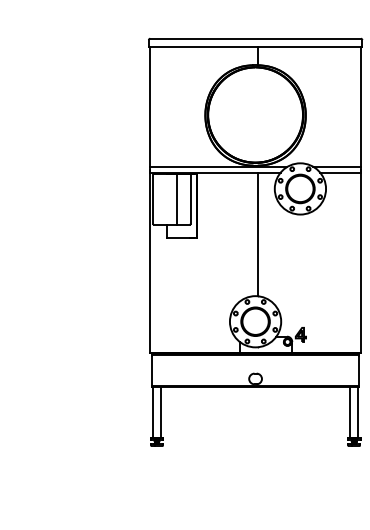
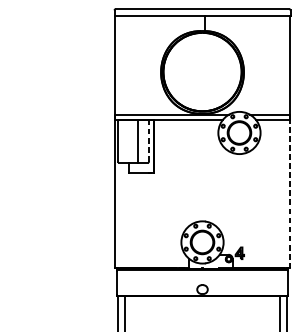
line: (190, 199) -> (148, 141), solid -> dashed
line: (258, 234) -> (204, 170), removed
line: (361, 261) -> (289, 192), solid -> dashed

